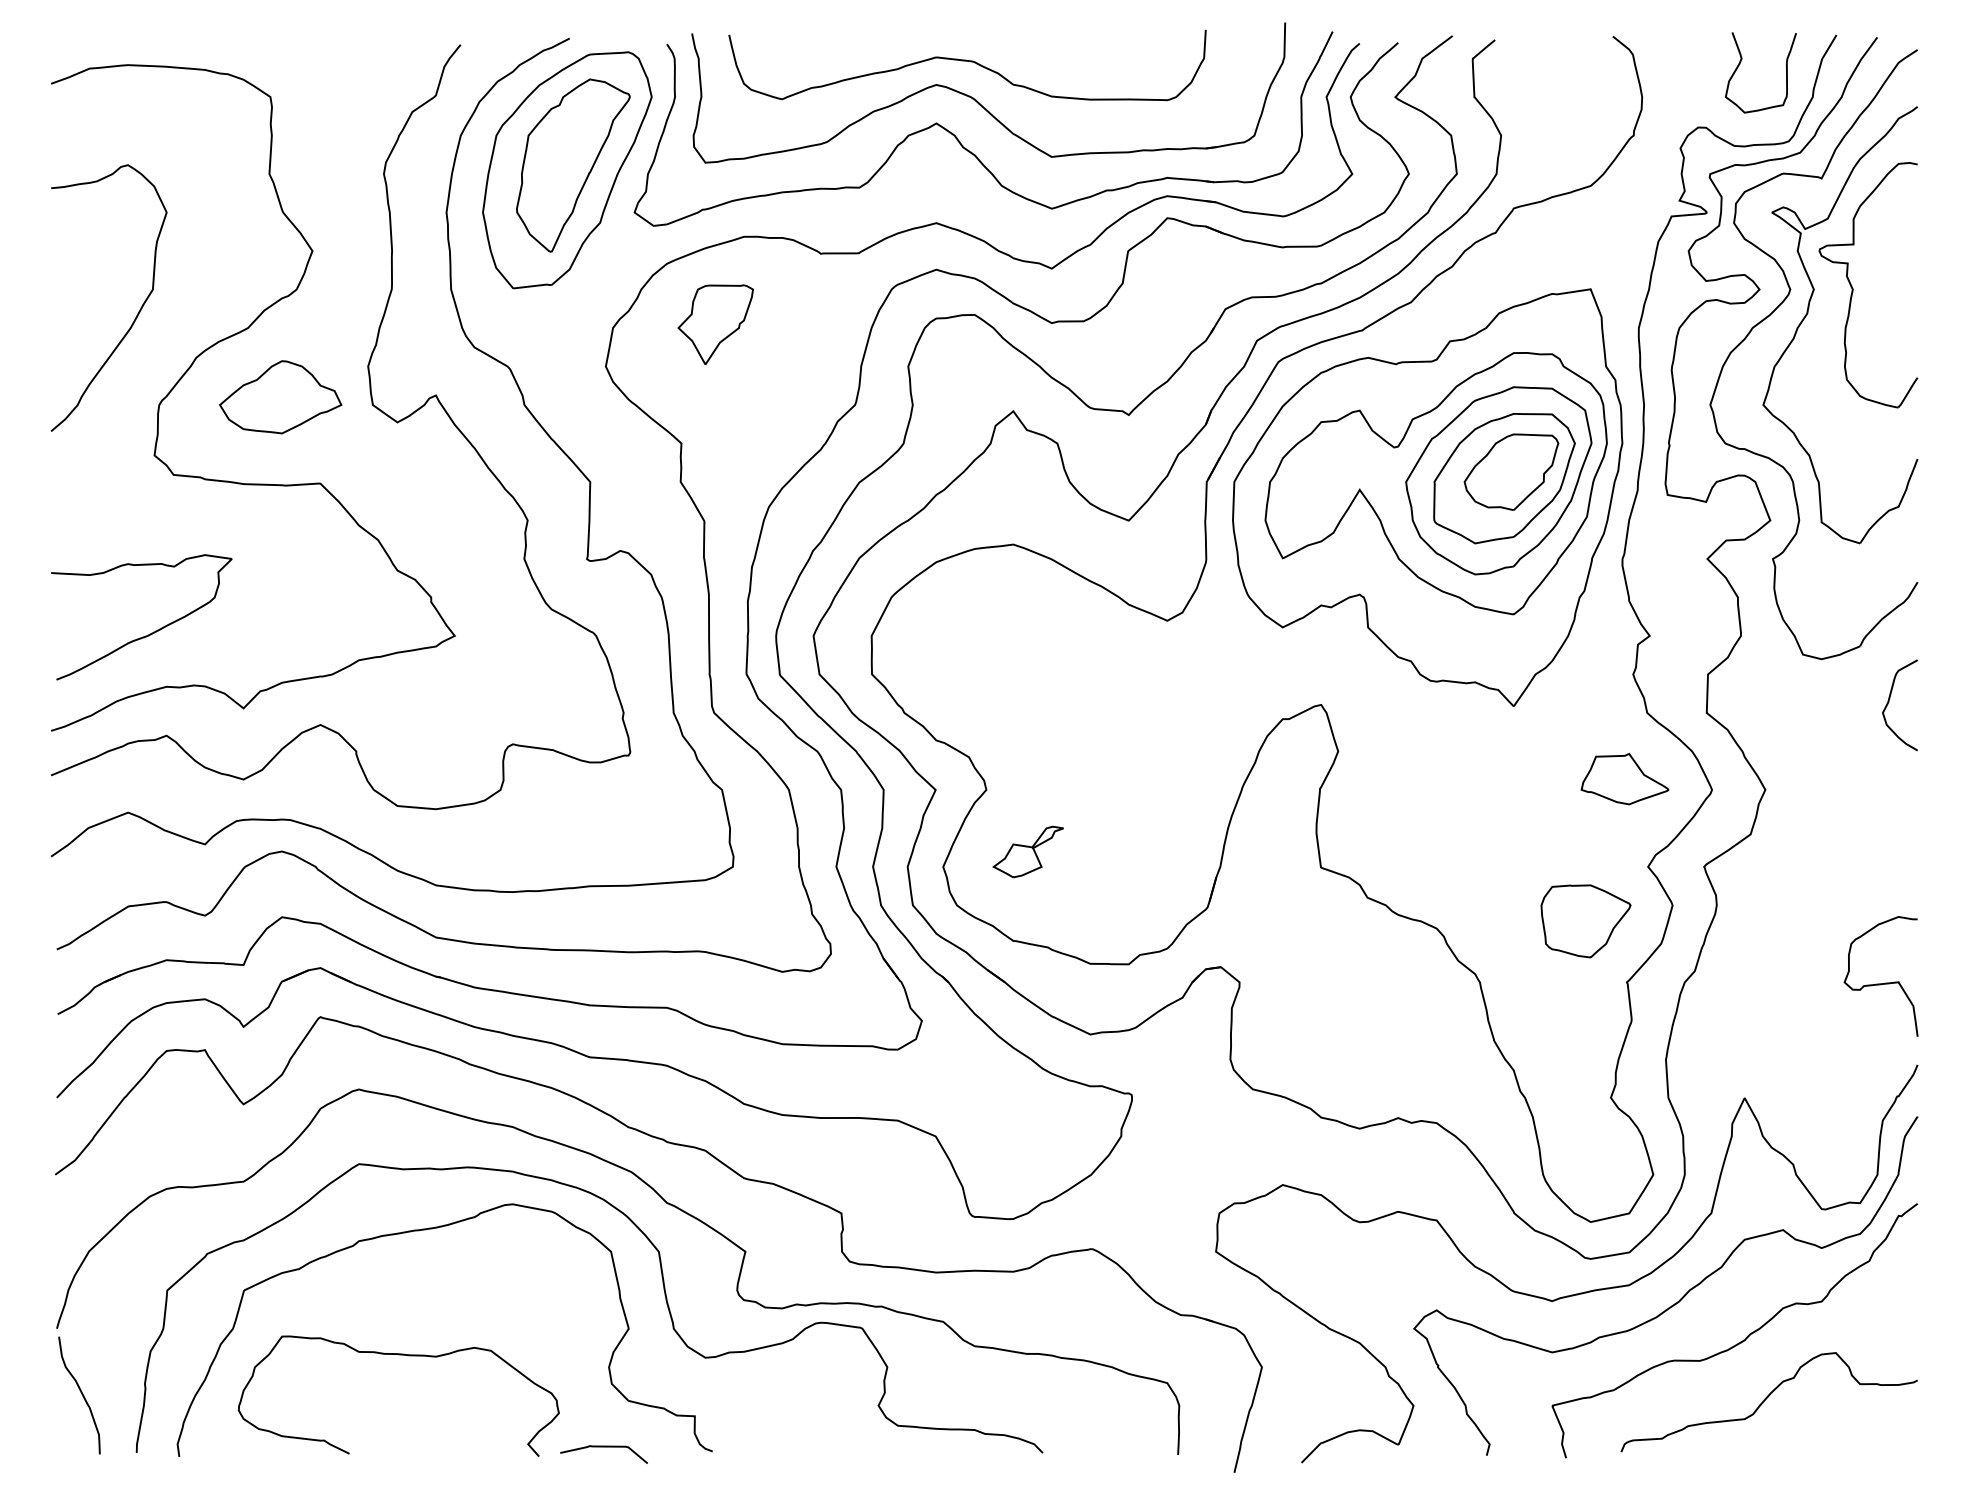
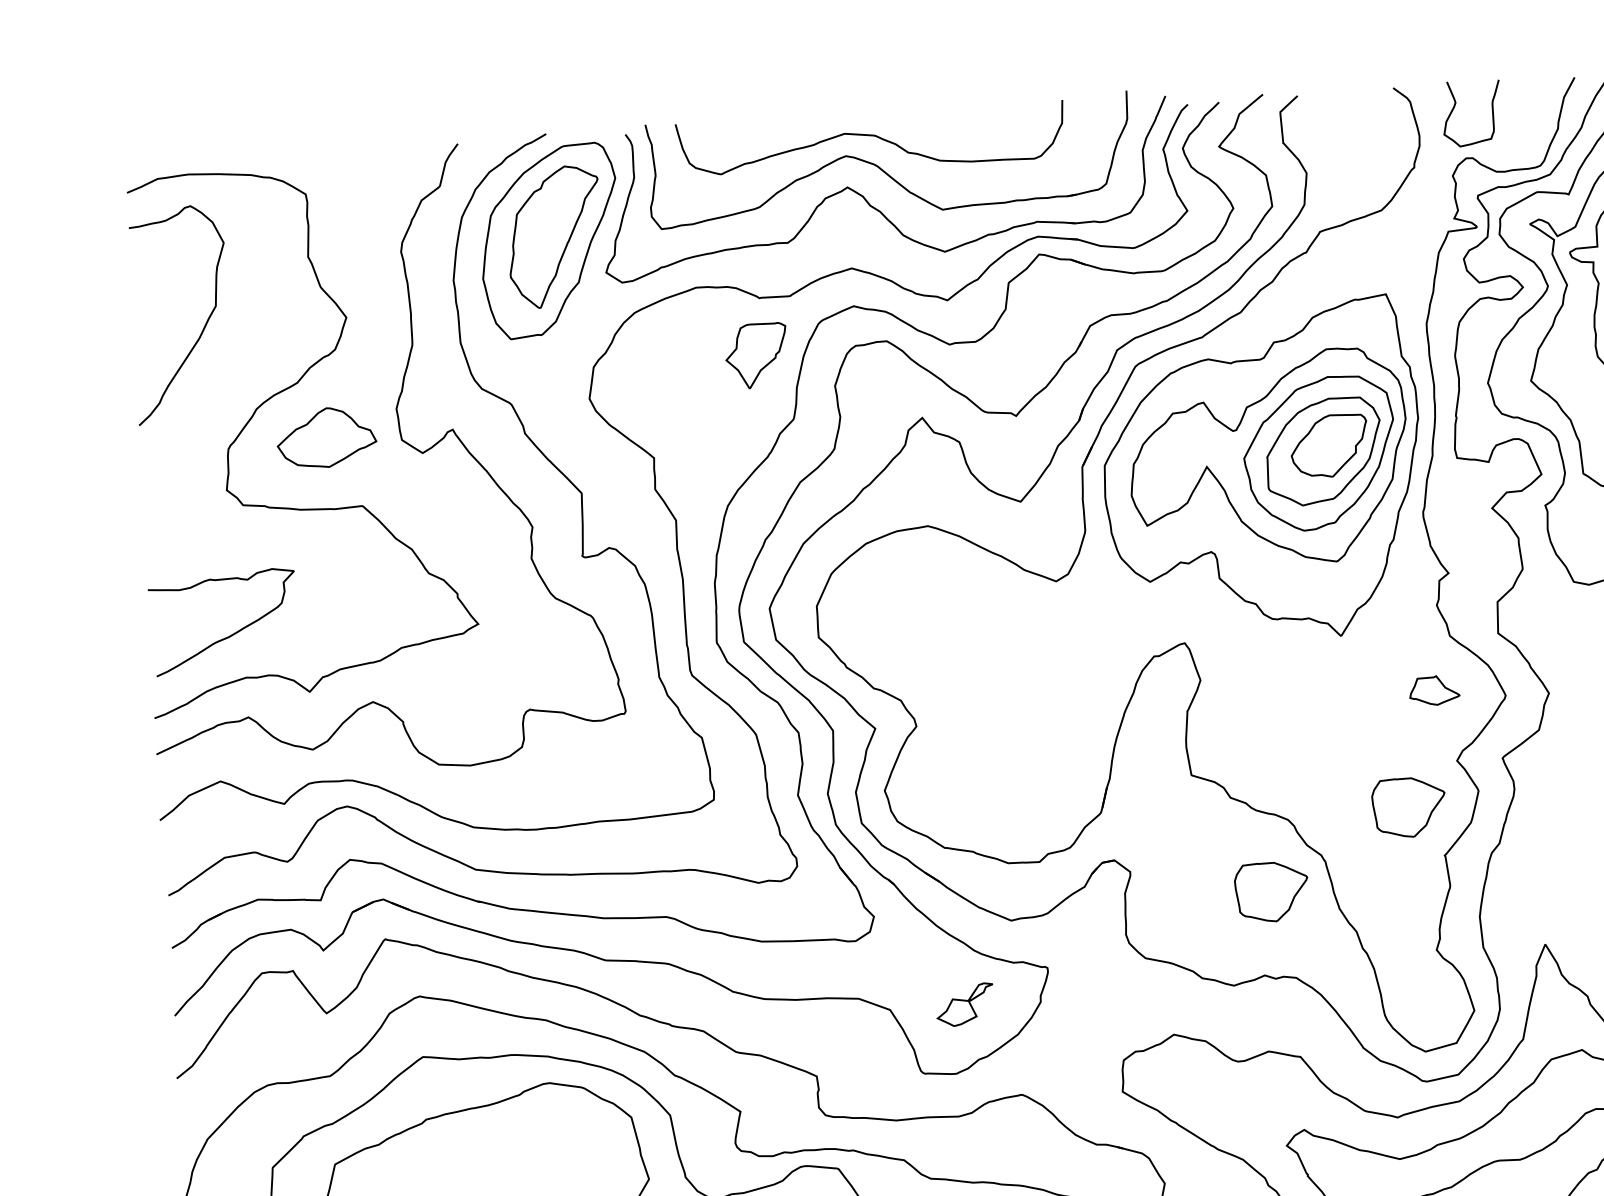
curve: (1740, 64) -> (1454, 107), moved
curve: (138, 311) -> (205, 324), moved
part: (715, 324) -> (756, 355), moved
part: (1624, 779) -> (1434, 690), size x0.7
part: (1027, 851) -> (964, 1004), moved
part: (1411, 1016) -> (1271, 892), added

